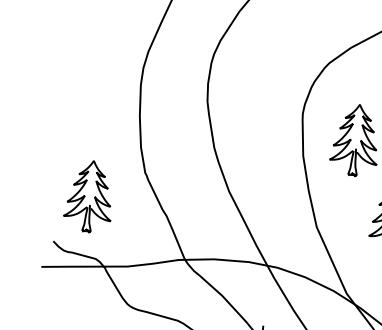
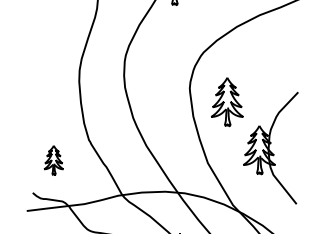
part: (89, 196) -> (53, 160), size x0.6

